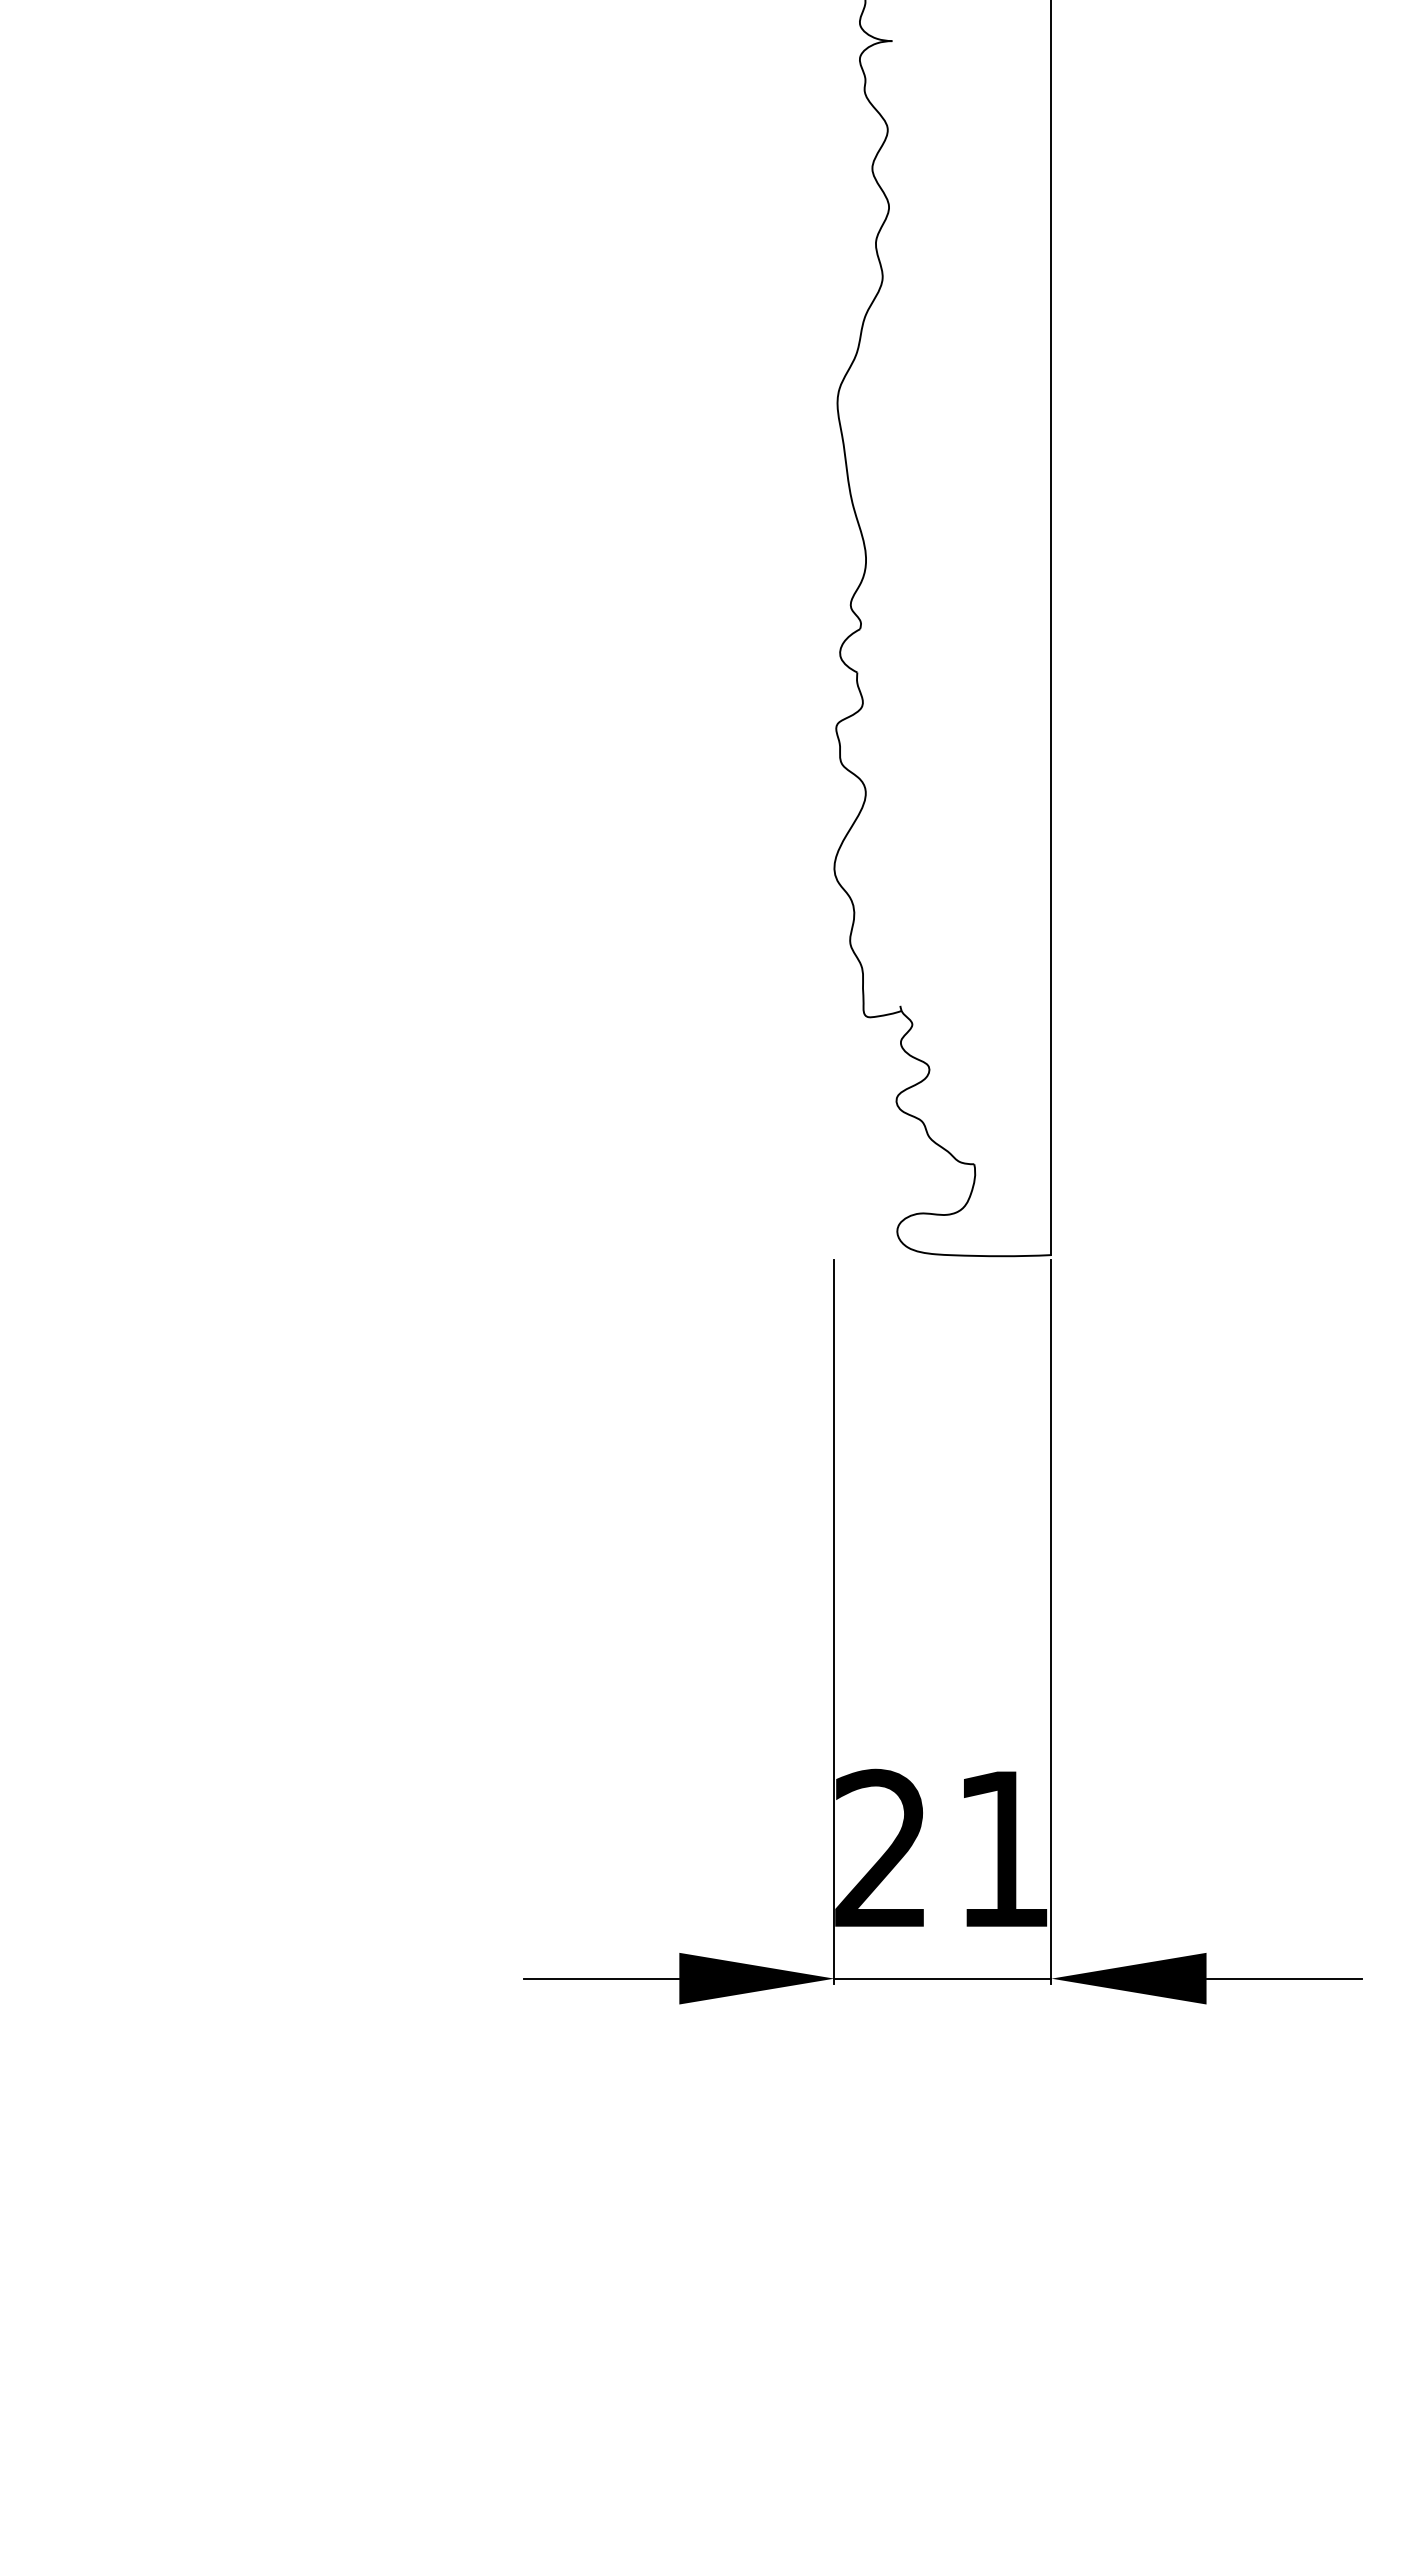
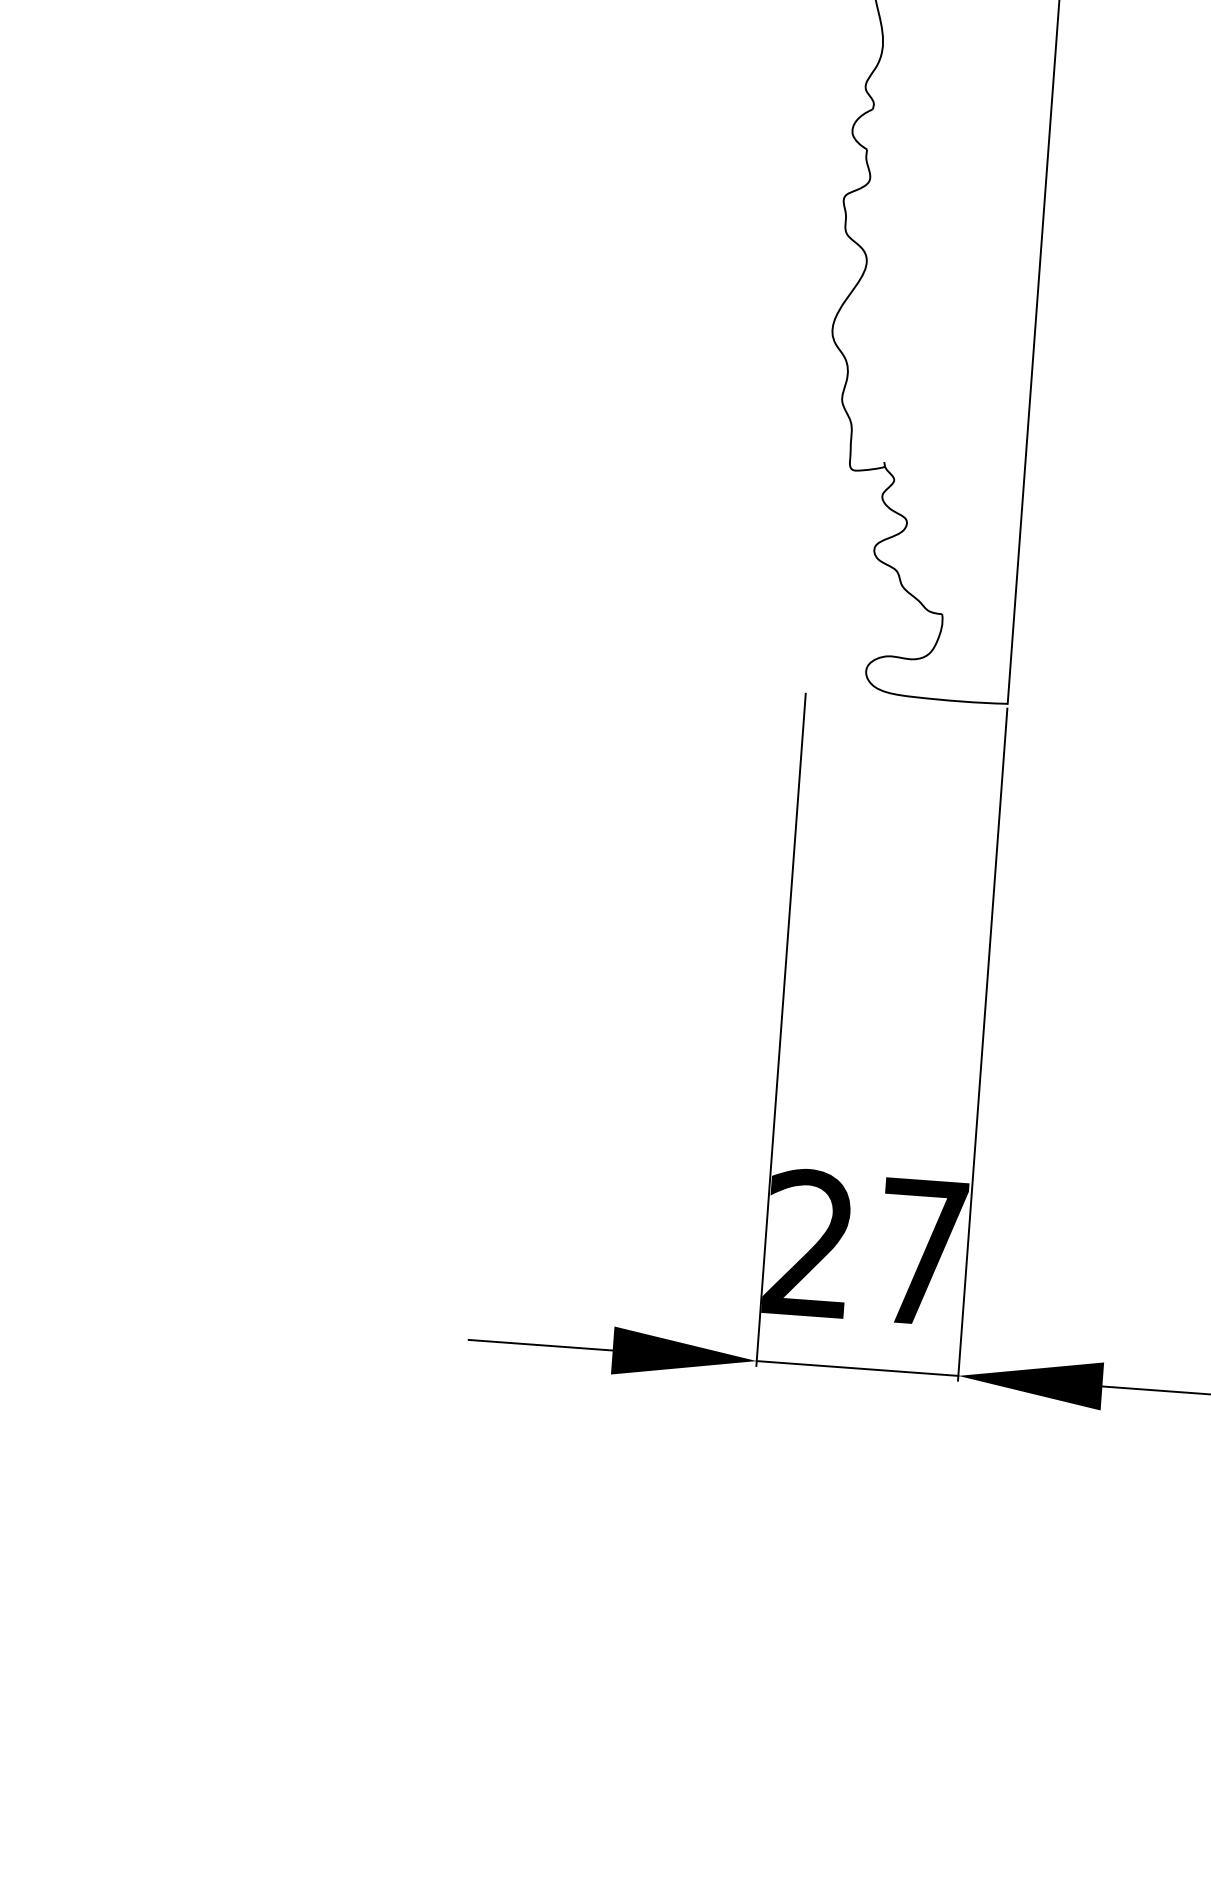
text: (1003, 1848) -> (922, 1251), 21 -> 27

